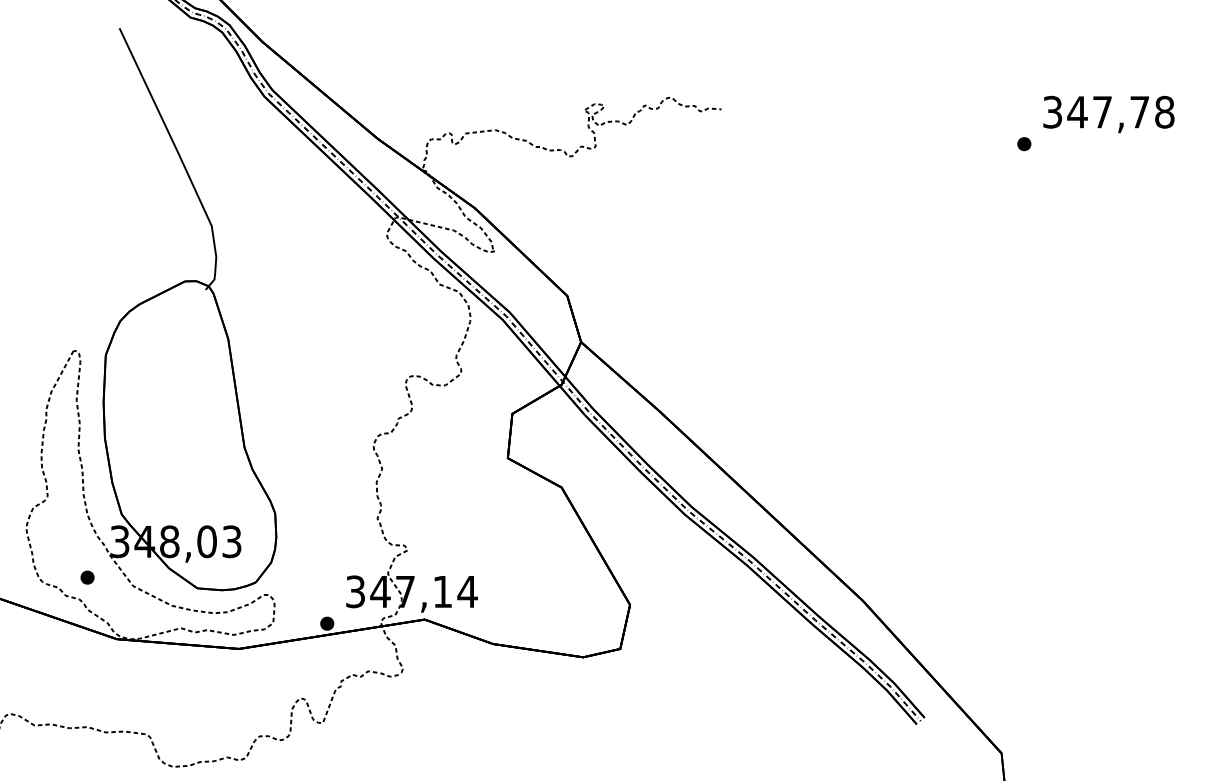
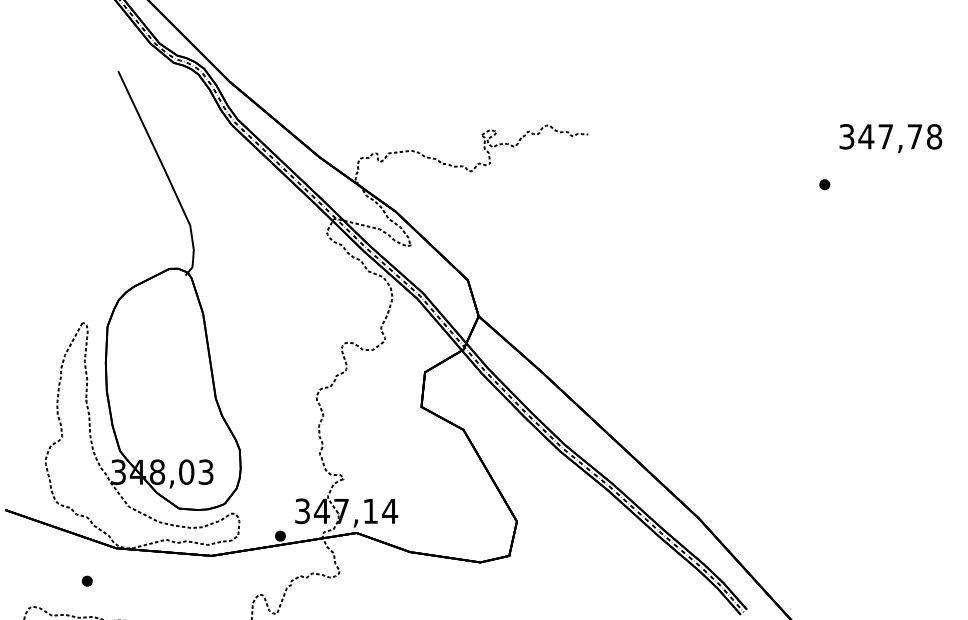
part: (1023, 143) -> (824, 184), moved
part: (86, 576) -> (86, 580), moved

